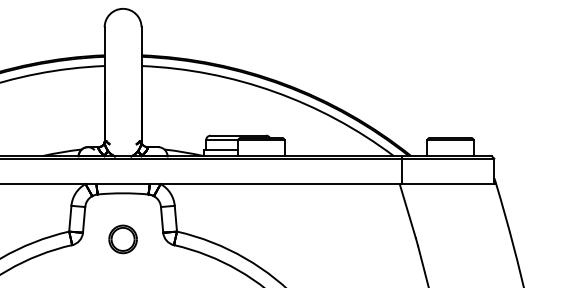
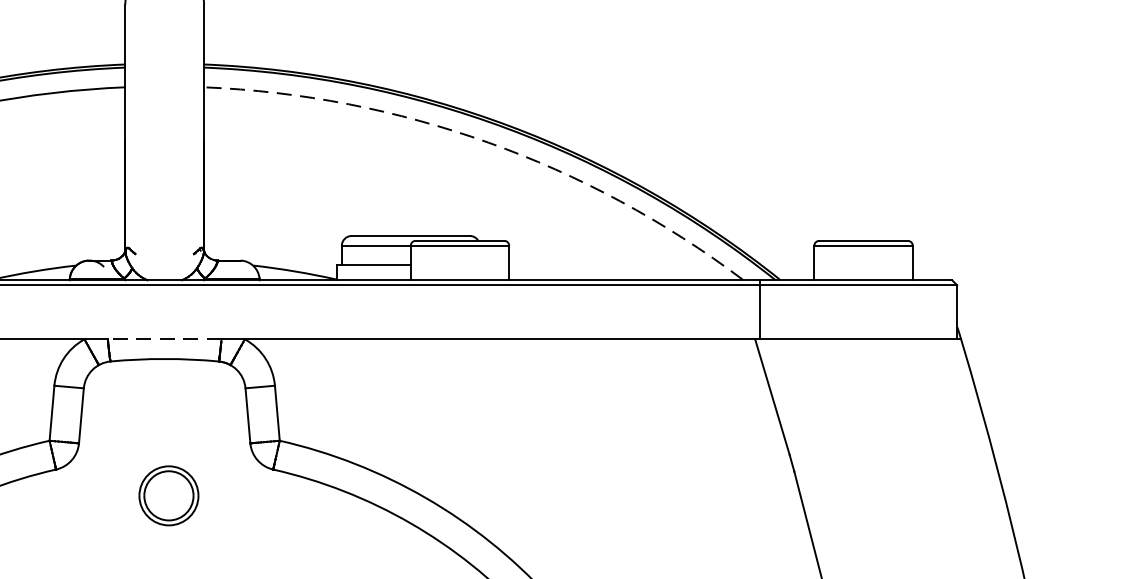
arc: (274, 91) -> (487, 141), solid -> dashed
line: (123, 184) -> (165, 340), solid -> dashed
part: (122, 239) -> (167, 496), moved

